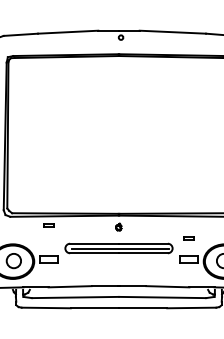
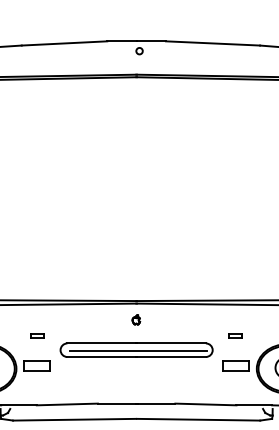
part: (48, 225) -> (36, 336), moved

